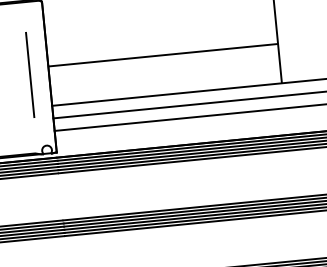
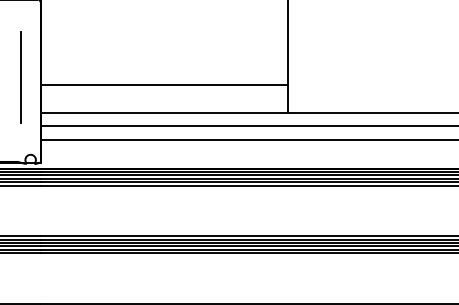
line: (163, 55) -> (164, 84), moved

